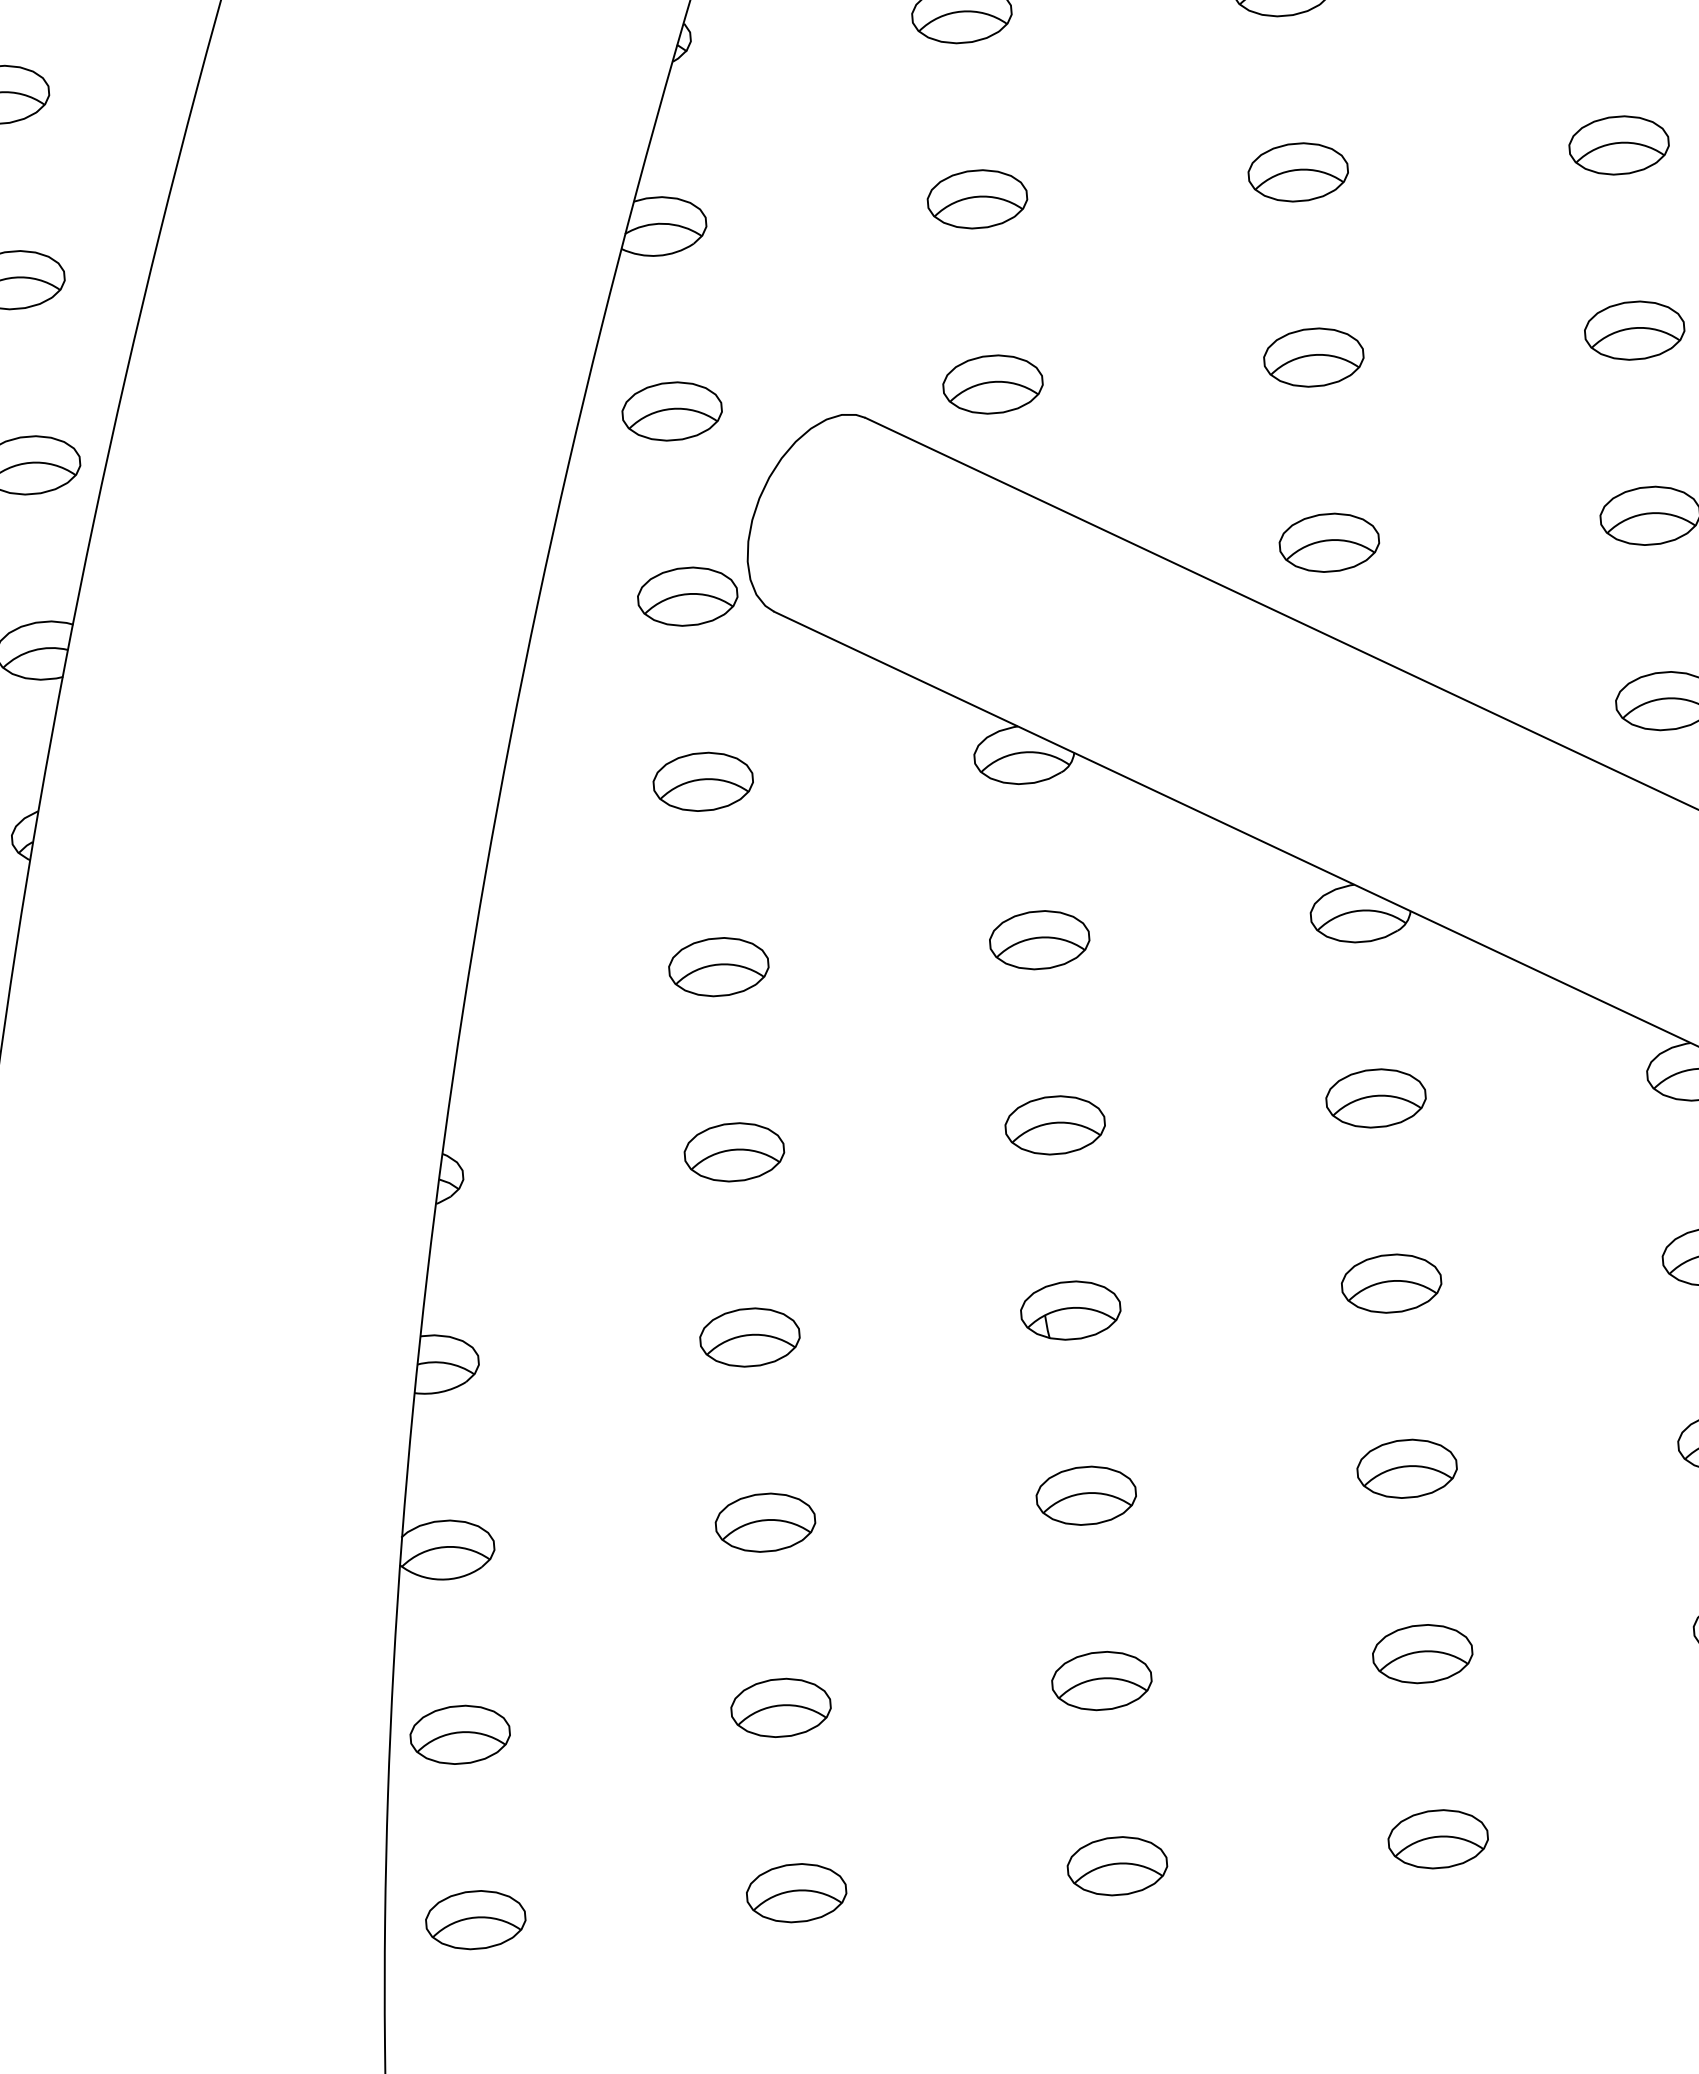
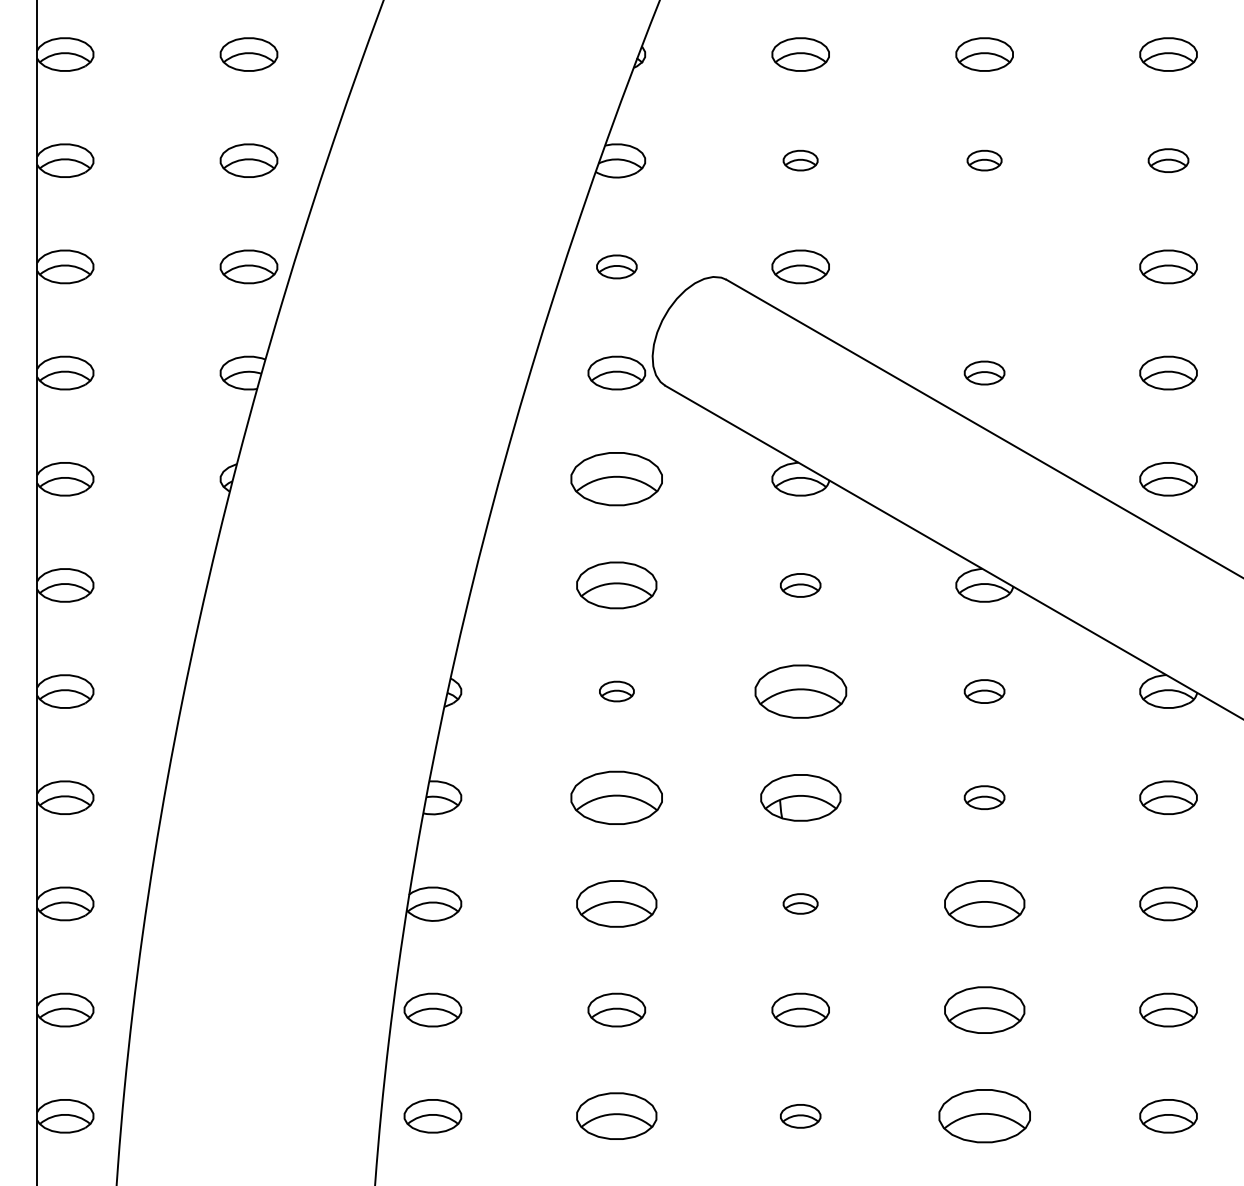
part: (1618, 145) -> (1168, 160), size x0.7
part: (1297, 171) -> (984, 160), size x0.6
part: (977, 198) -> (800, 160), size x0.6
part: (1313, 356) -> (984, 266), removed
part: (671, 410) -> (616, 266), size x0.7
part: (1329, 541) -> (984, 372), size x0.7
part: (702, 782) -> (616, 479), size x1.6
part: (1039, 940) -> (800, 585), size x0.7
part: (718, 967) -> (616, 585), size x1.4
part: (1375, 1098) -> (984, 691), size x0.7
part: (1054, 1125) -> (800, 691), size x1.6
part: (733, 1152) -> (616, 691), size x0.6
part: (1391, 1283) -> (984, 797), size x0.7
part: (1070, 1310) -> (800, 797), size x1.4
part: (749, 1337) -> (616, 797), size x1.6
part: (1406, 1468) -> (984, 903), size x1.4
part: (1085, 1495) -> (800, 903), size x0.6
part: (764, 1522) -> (616, 903), size x1.4
part: (1422, 1653) -> (984, 1009), size x1.4
part: (1438, 1839) -> (984, 1116), size x1.6
part: (1117, 1866) -> (800, 1116), size x0.7
part: (796, 1893) -> (616, 1116), size x1.4

